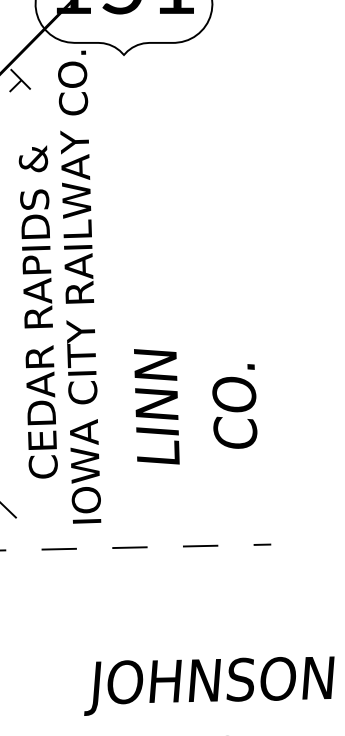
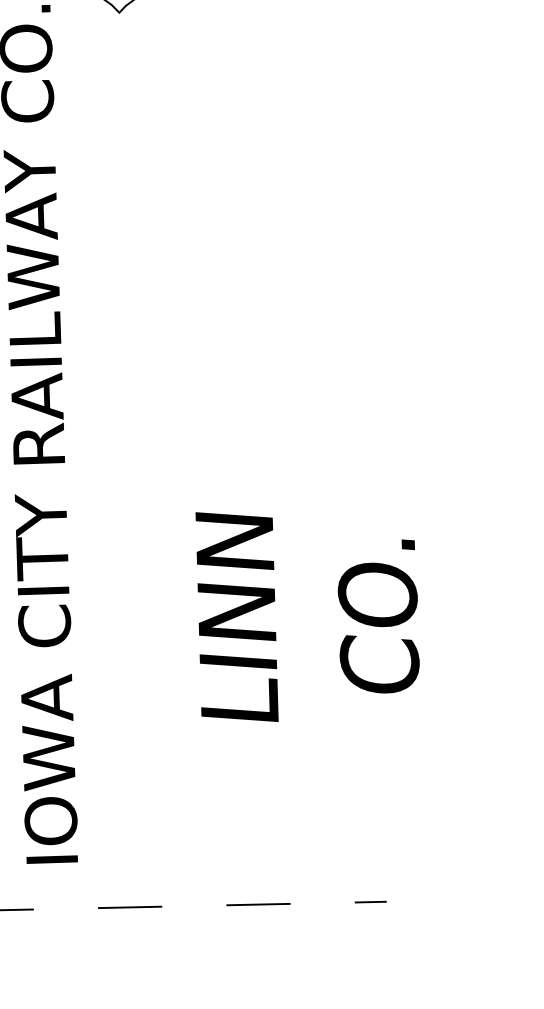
text: (195, 406) -> (307, 616), moved

